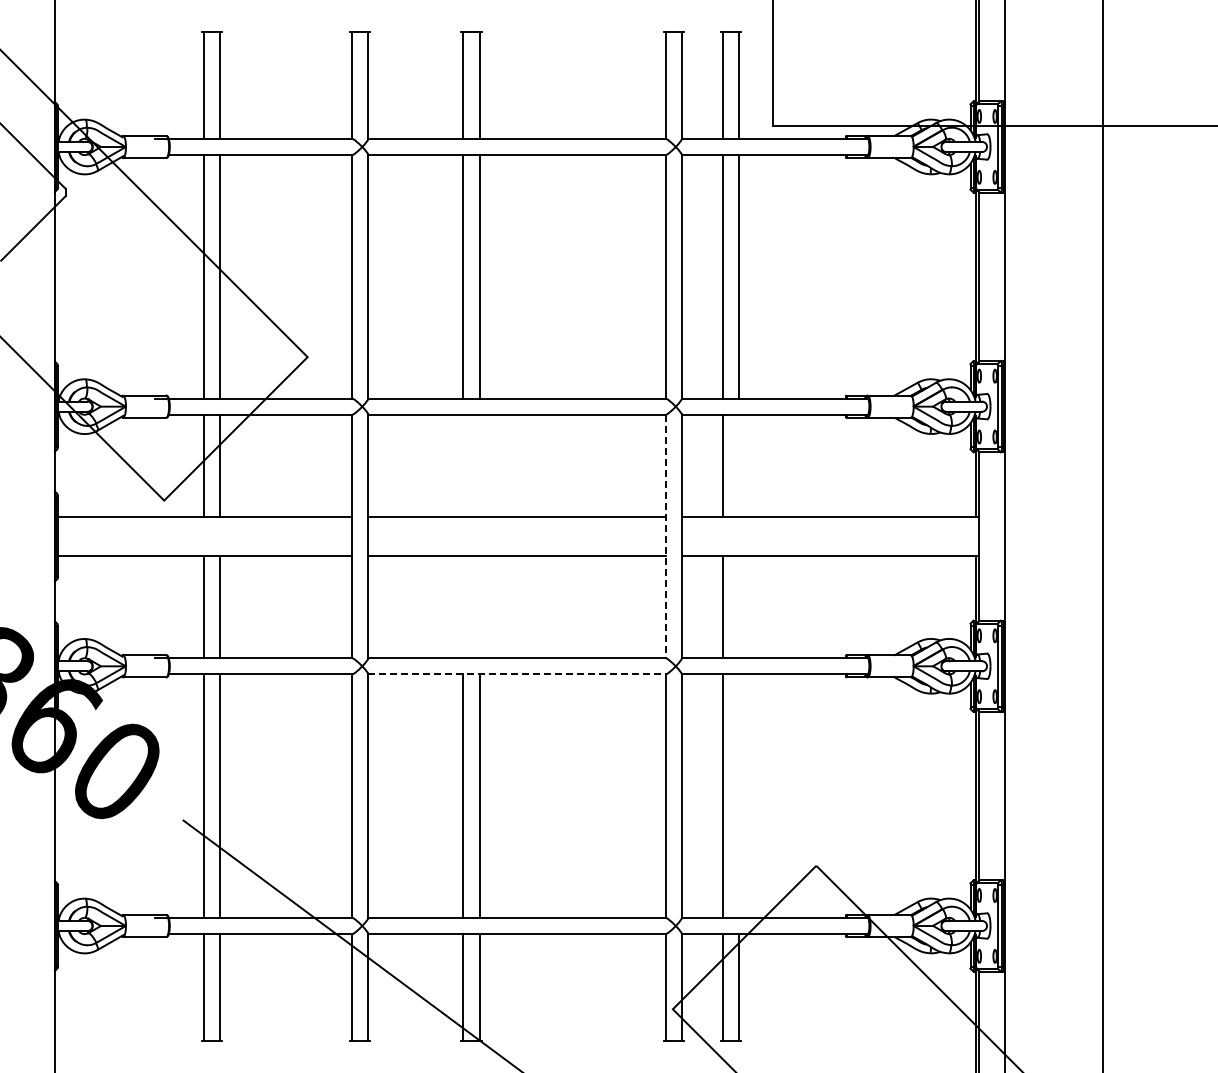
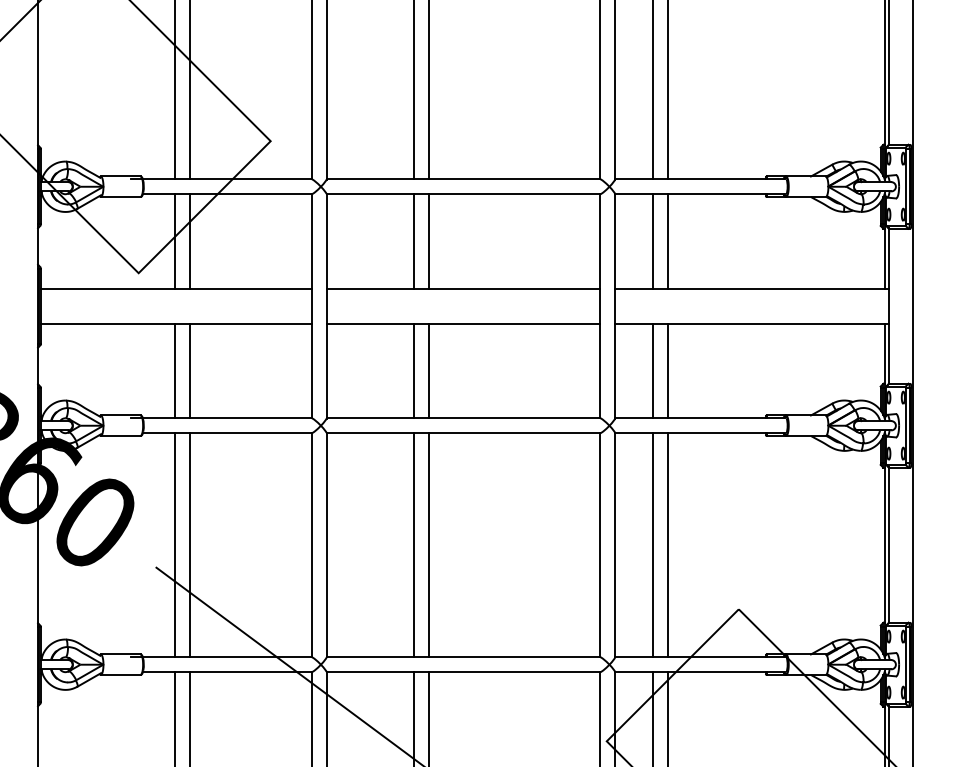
line: (463, 465) -> (414, 240), added
line: (479, 465) -> (428, 240), added
line: (739, 465) -> (668, 240), added
line: (665, 536) -> (599, 306), dashed -> solid
line: (463, 606) -> (414, 370), added
line: (479, 606) -> (428, 370), added
line: (739, 606) -> (668, 370), added
line: (517, 674) -> (463, 433), dashed -> solid
line: (739, 795) -> (668, 544), added

